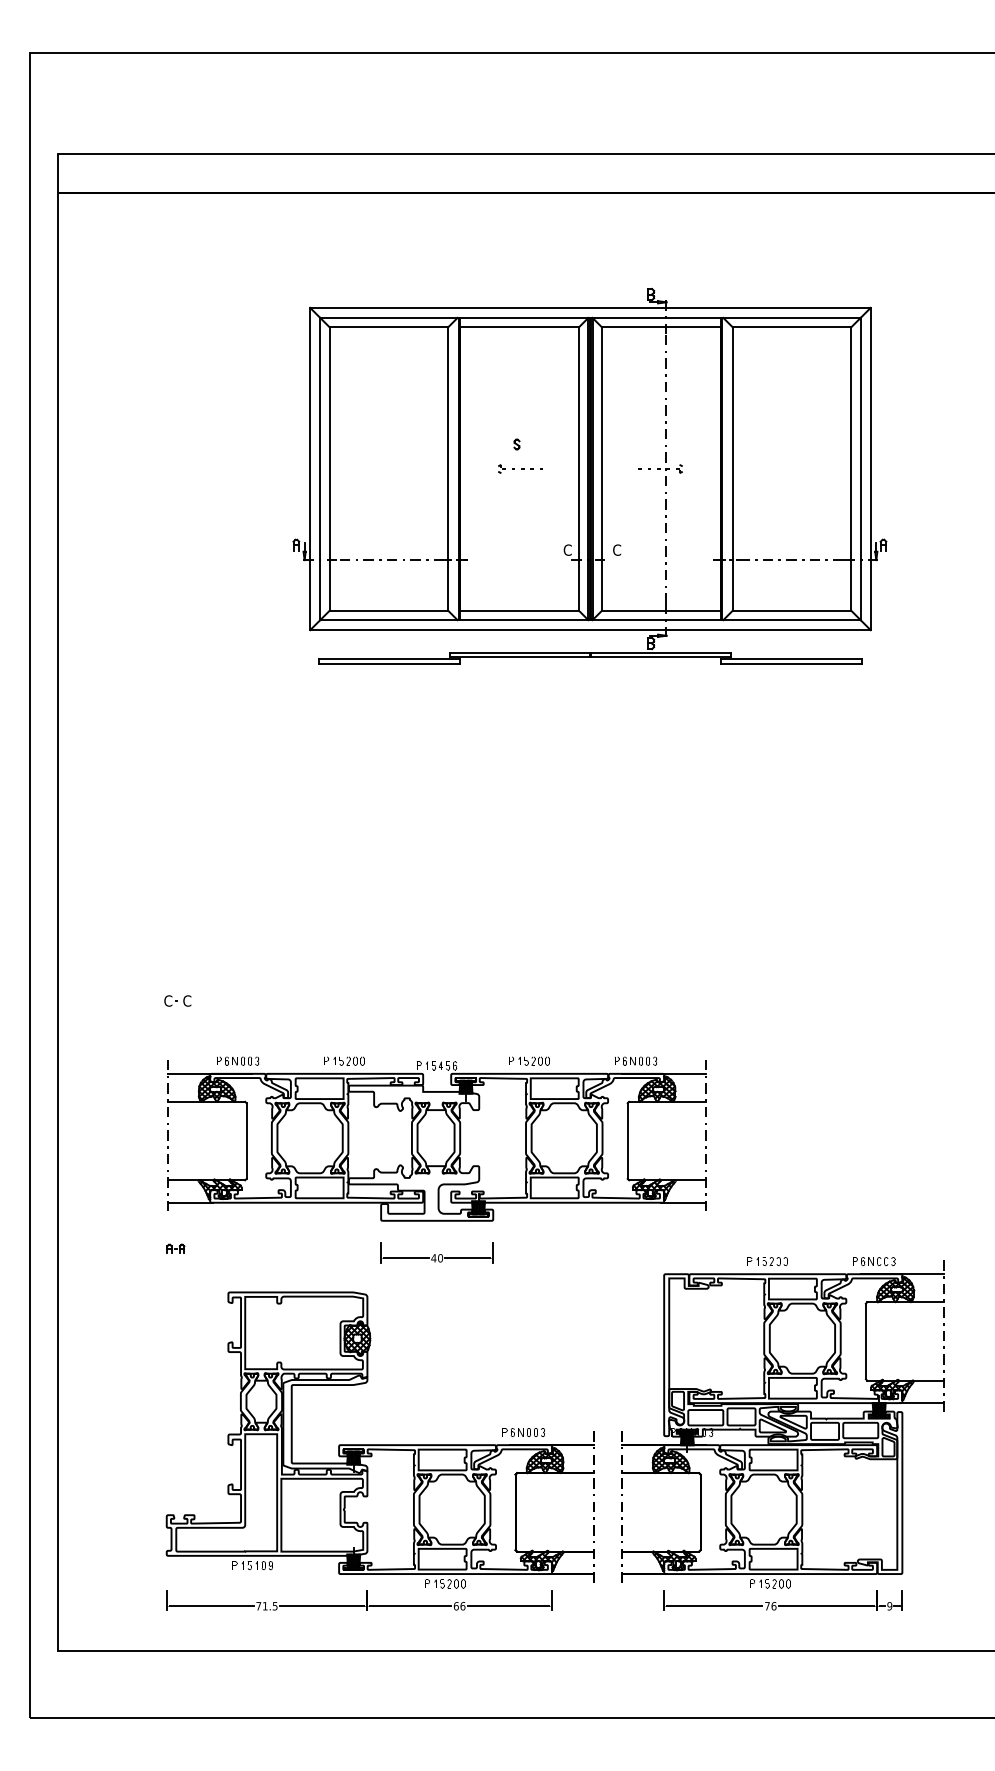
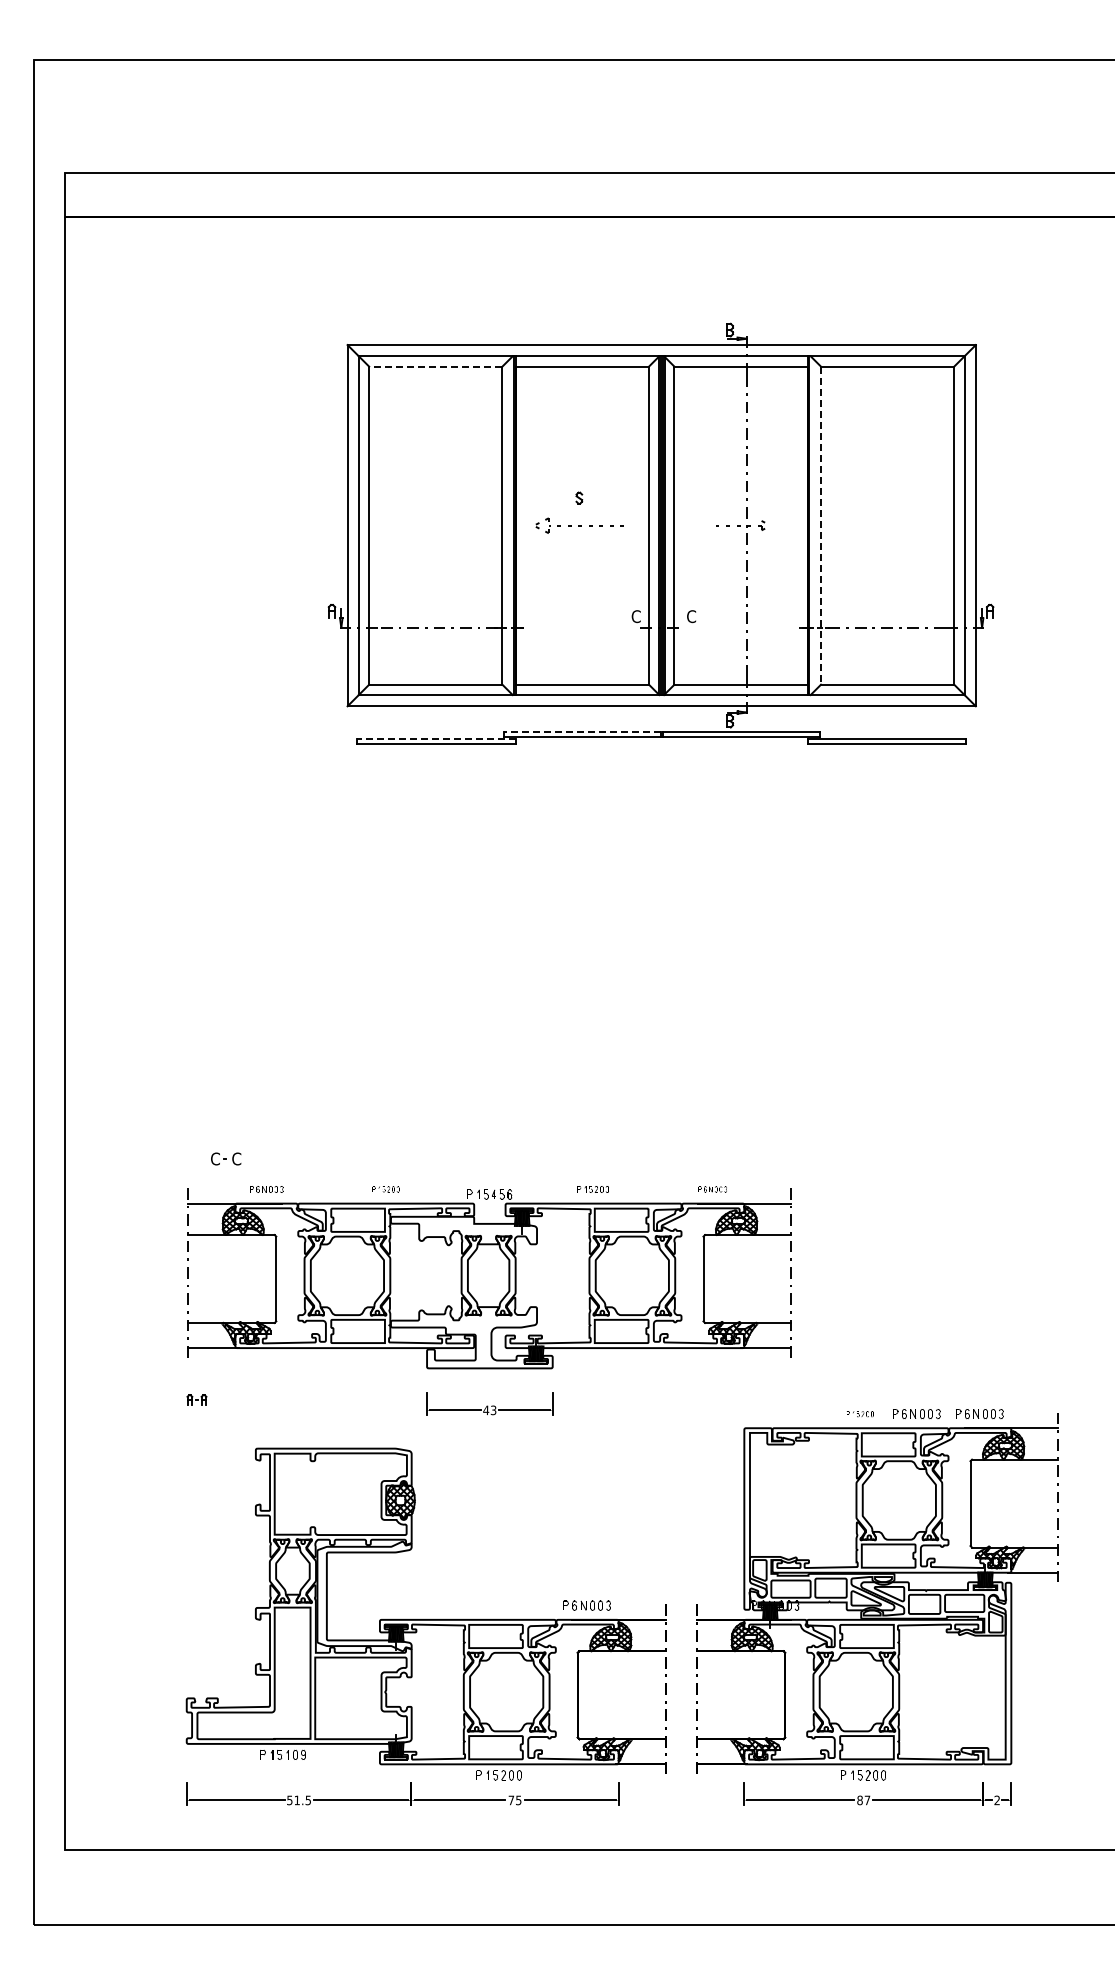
line: (388, 327) -> (435, 366), solid -> dashed
part: (520, 468) -> (583, 525), size x1.6
line: (733, 469) -> (821, 526), solid -> dashed
line: (519, 652) -> (582, 731), solid -> dashed
line: (389, 658) -> (436, 738), solid -> dashed
part: (178, 1000) -> (226, 1158), moved
part: (237, 1061) -> (266, 1189), size x0.7
part: (344, 1061) -> (385, 1189), size x0.6
part: (528, 1061) -> (592, 1189), size x0.7
part: (635, 1061) -> (712, 1189), size x0.6
text: (440, 1258) -> (493, 1410), 40 -> 43
part: (766, 1261) -> (859, 1414), size x0.6
part: (817, 1261) -> (916, 1414), added
text: (258, 1606) -> (289, 1800), 71.5 -> 51.5
text: (459, 1606) -> (514, 1800), 66 -> 75
text: (770, 1606) -> (863, 1800), 76 -> 87
text: (890, 1606) -> (997, 1800), 9 -> 2

